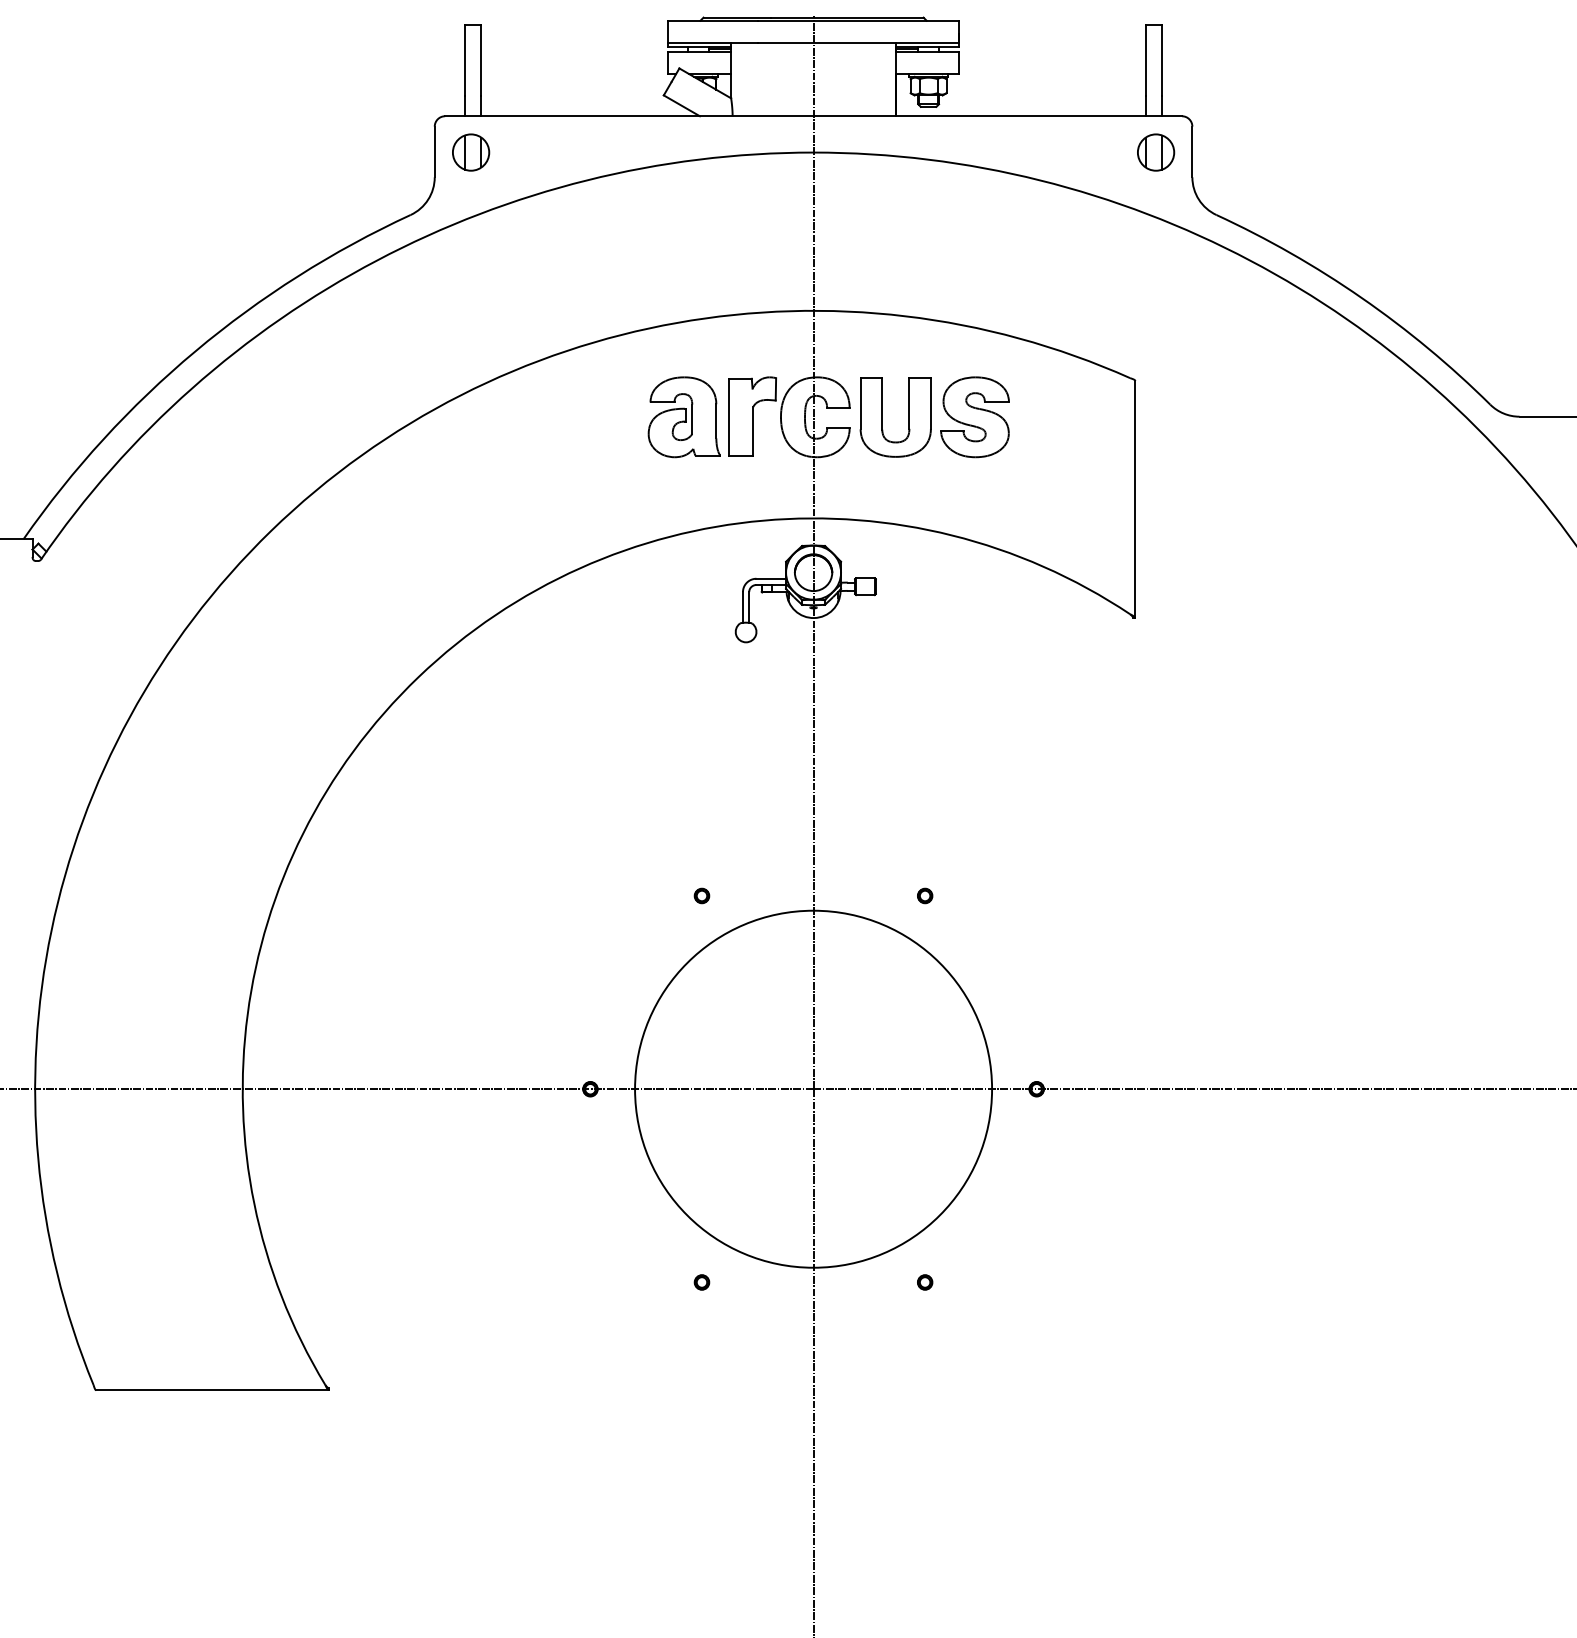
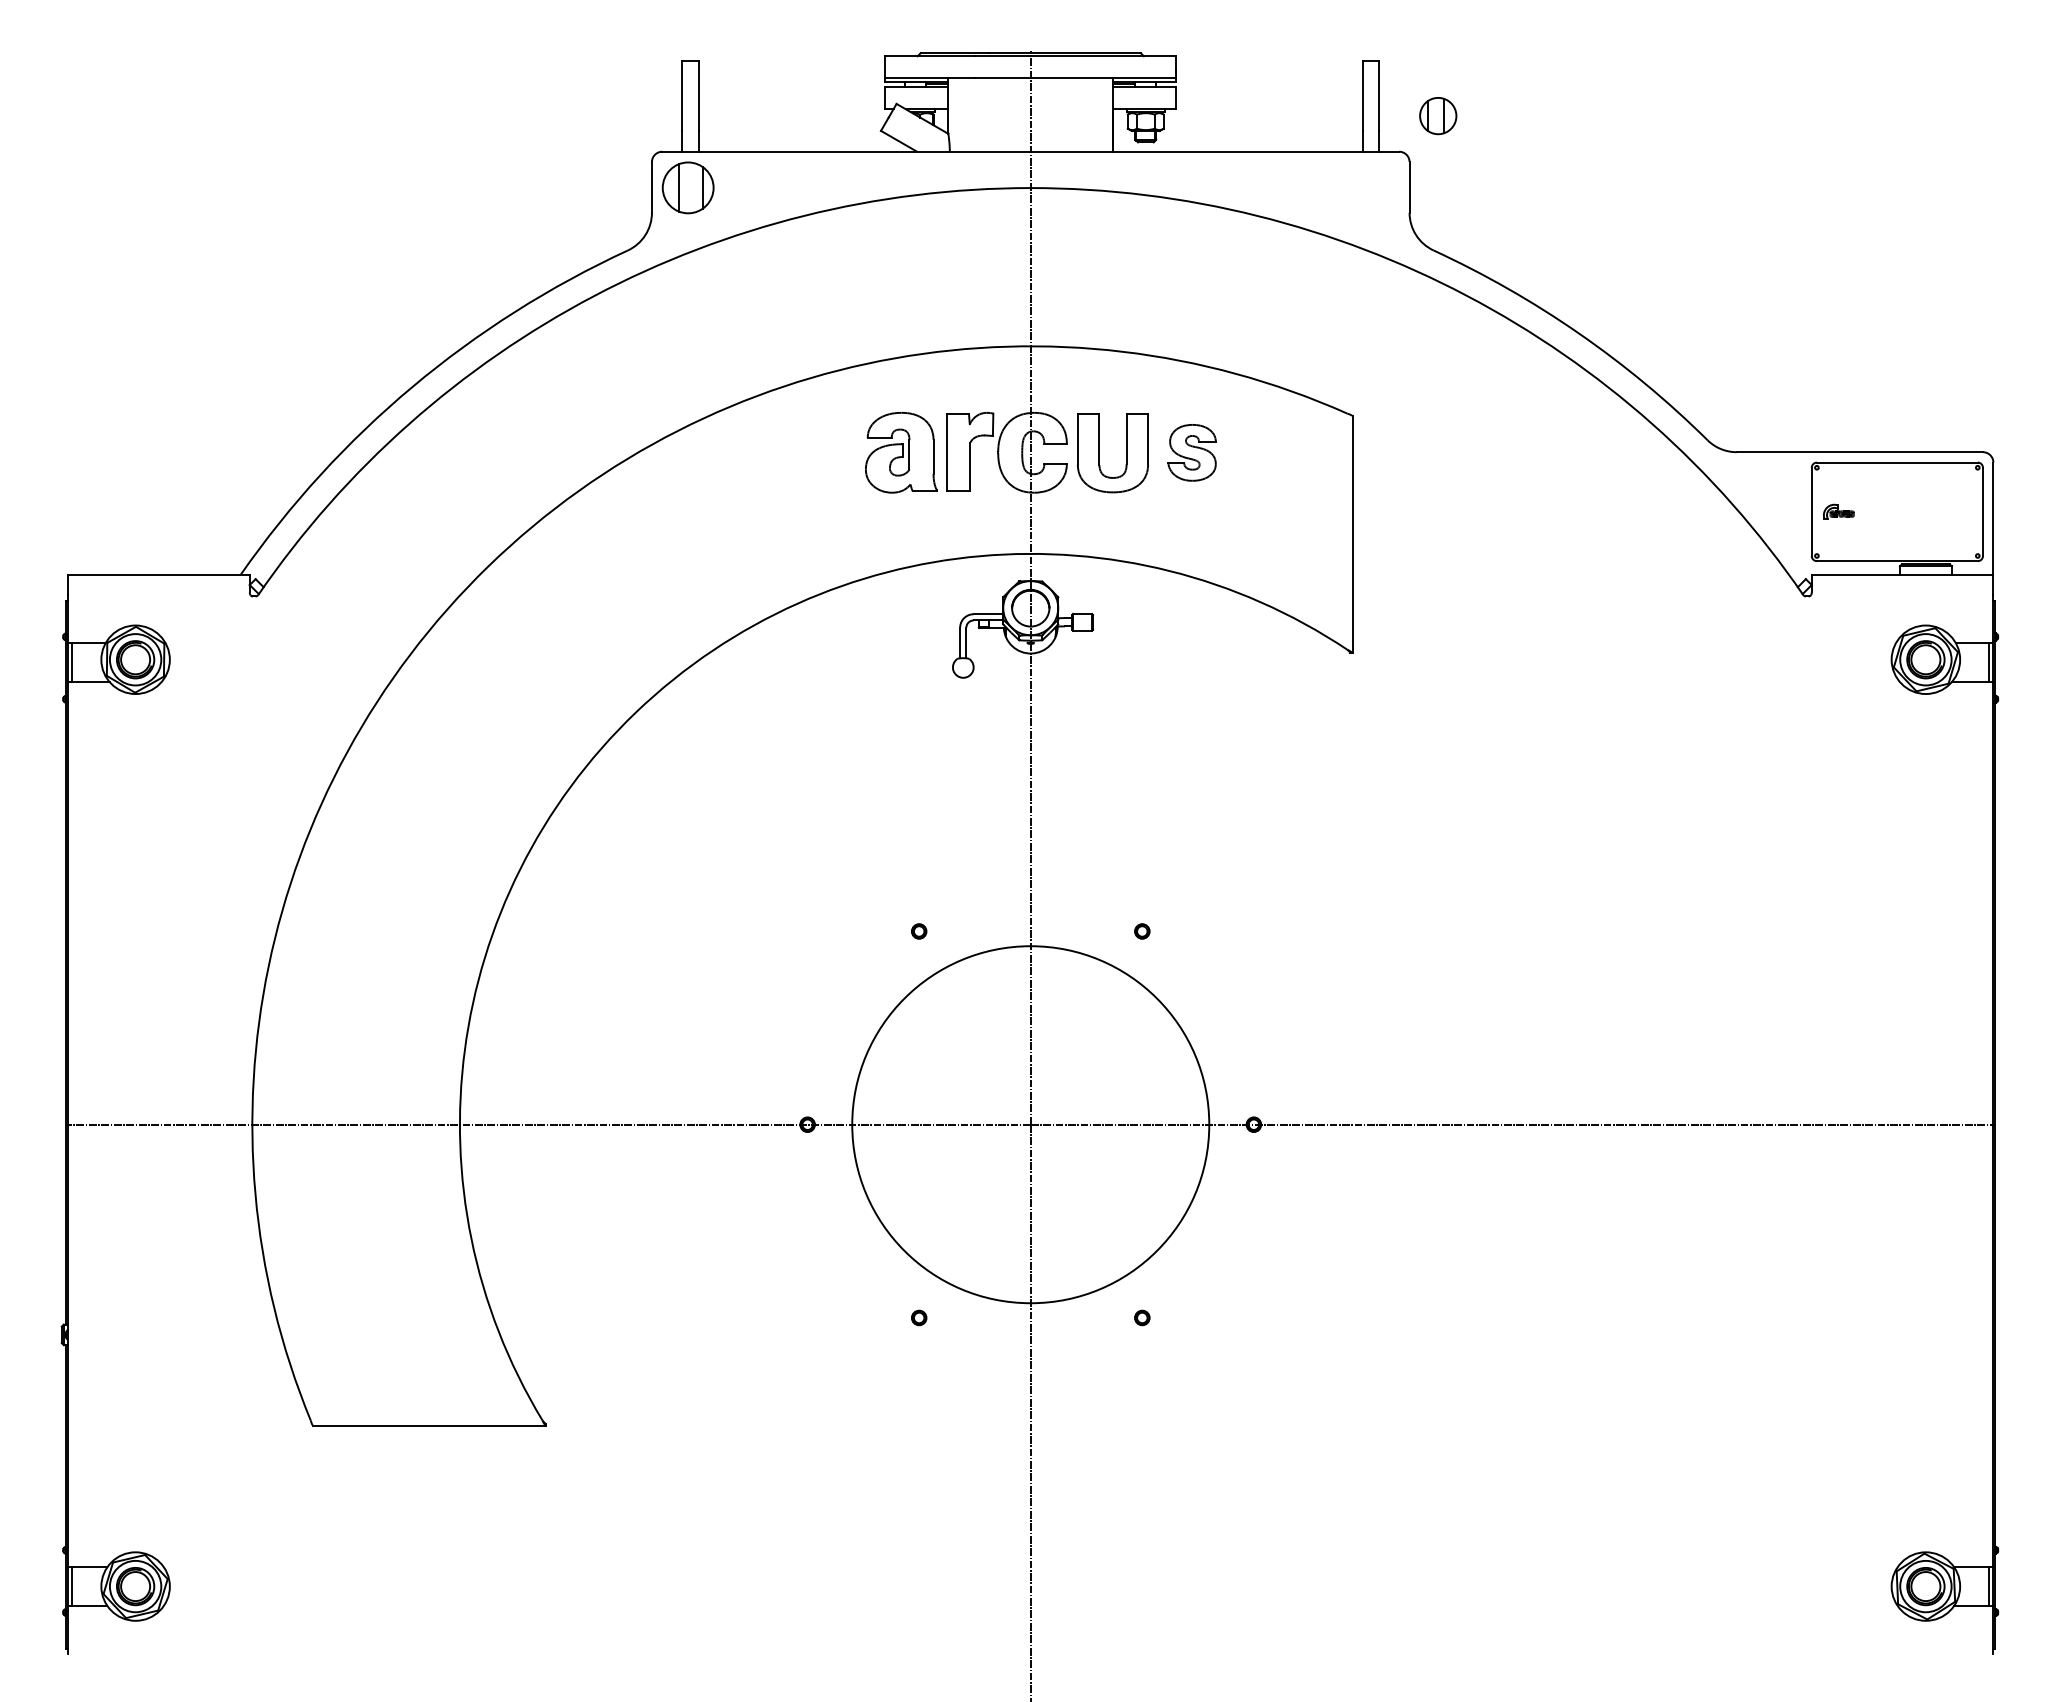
part: (471, 153) -> (688, 188), size x1.4
part: (1156, 153) -> (1438, 116), moved
part: (974, 417) -> (1191, 452), size x0.7

